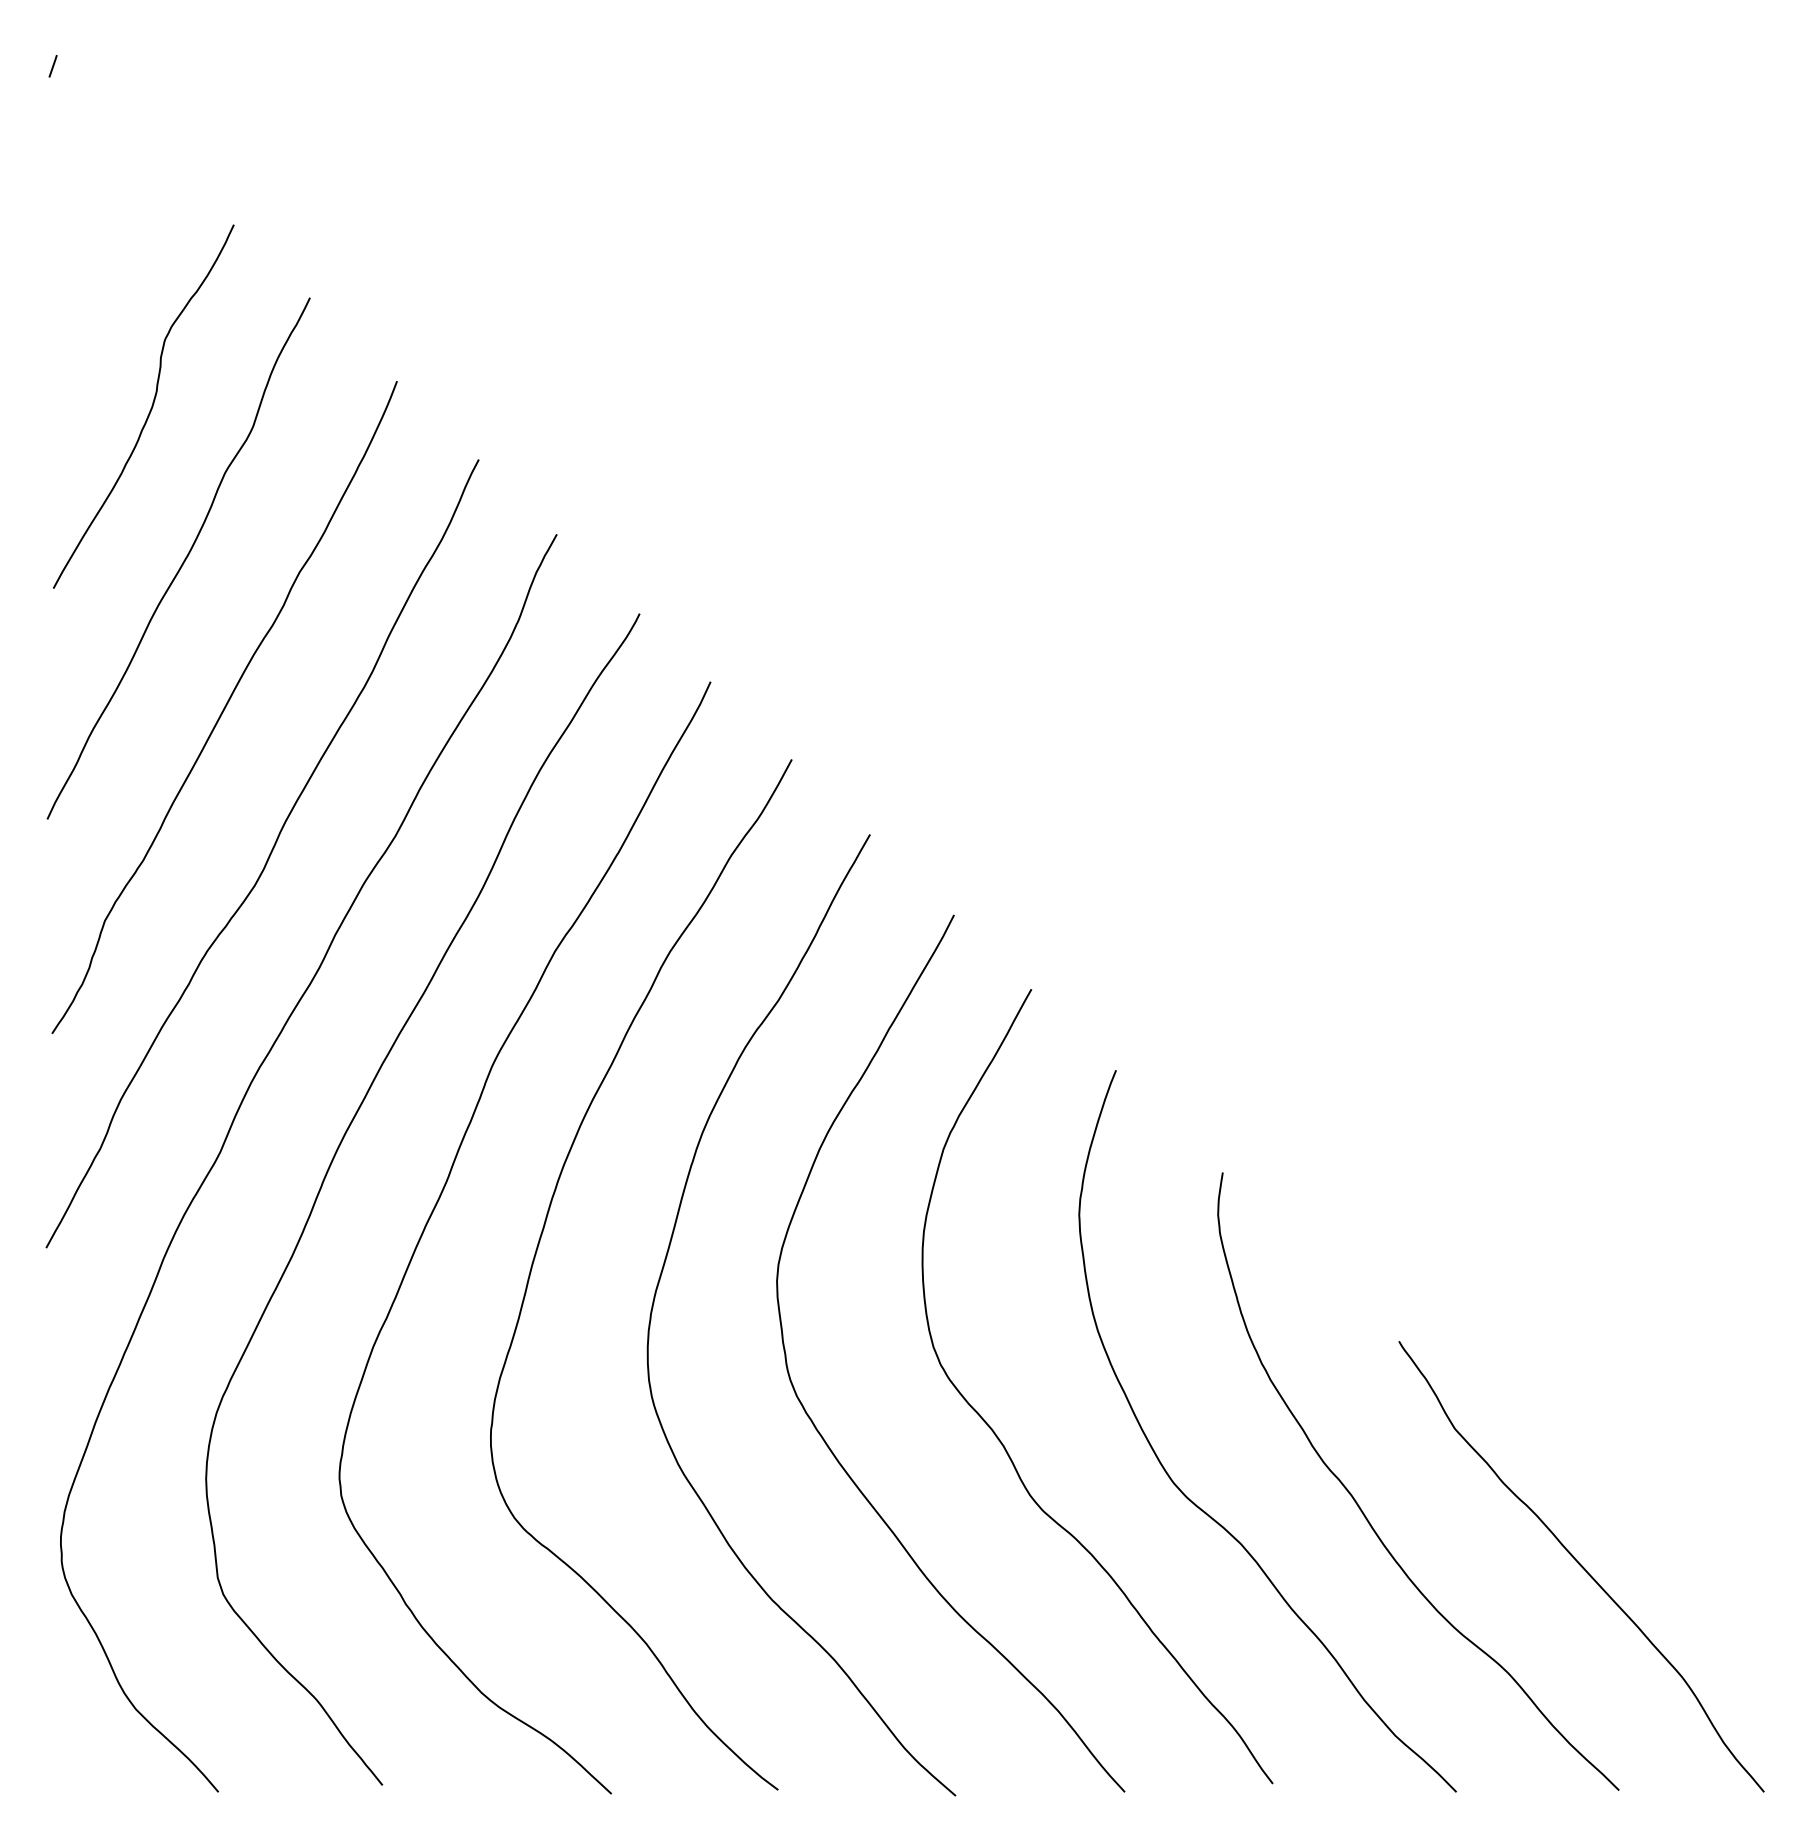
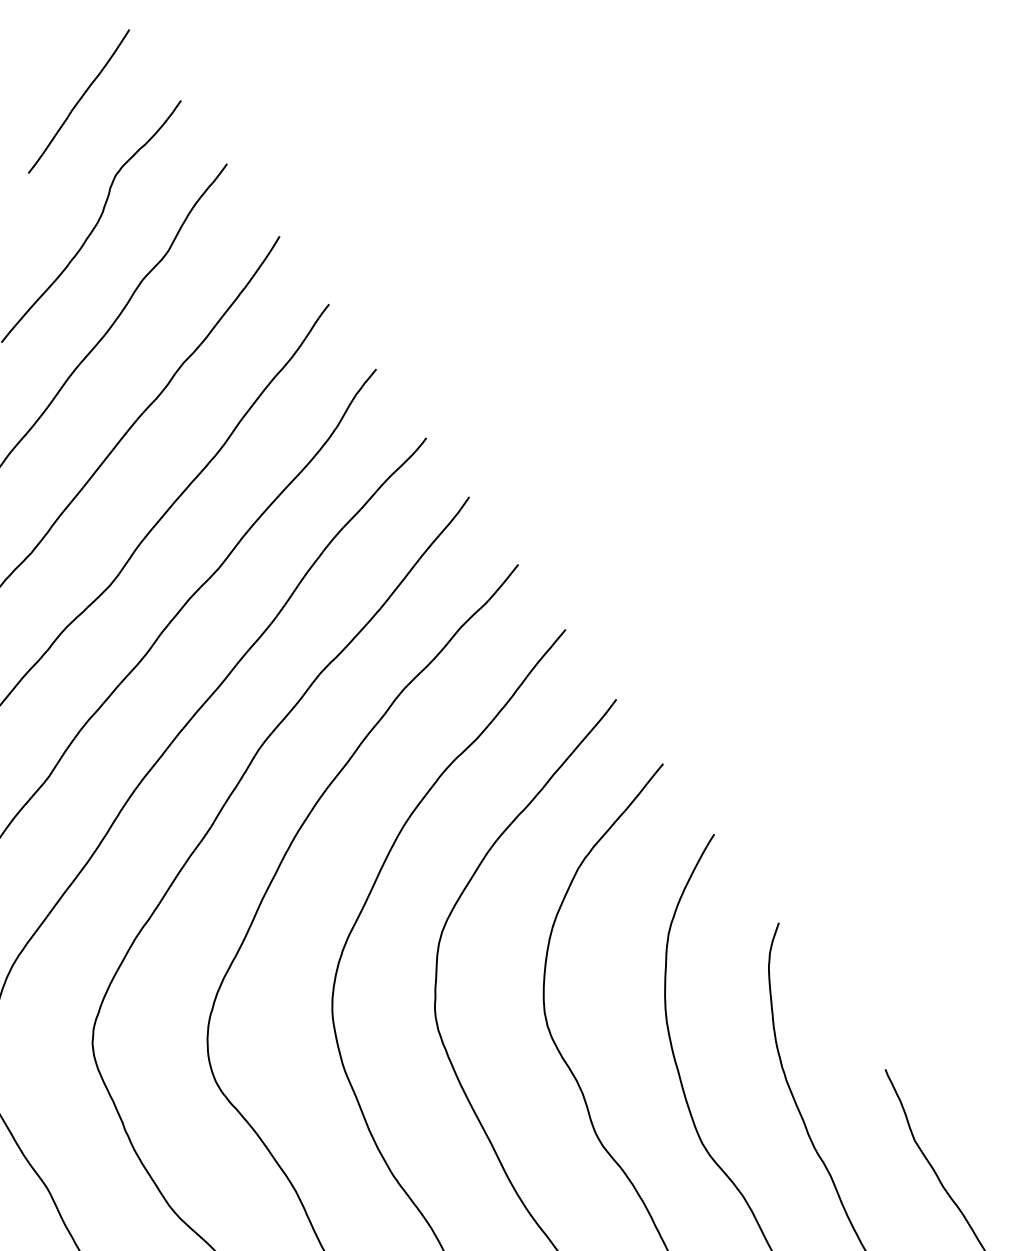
curve: (98, 249) -> (78, 100), added

